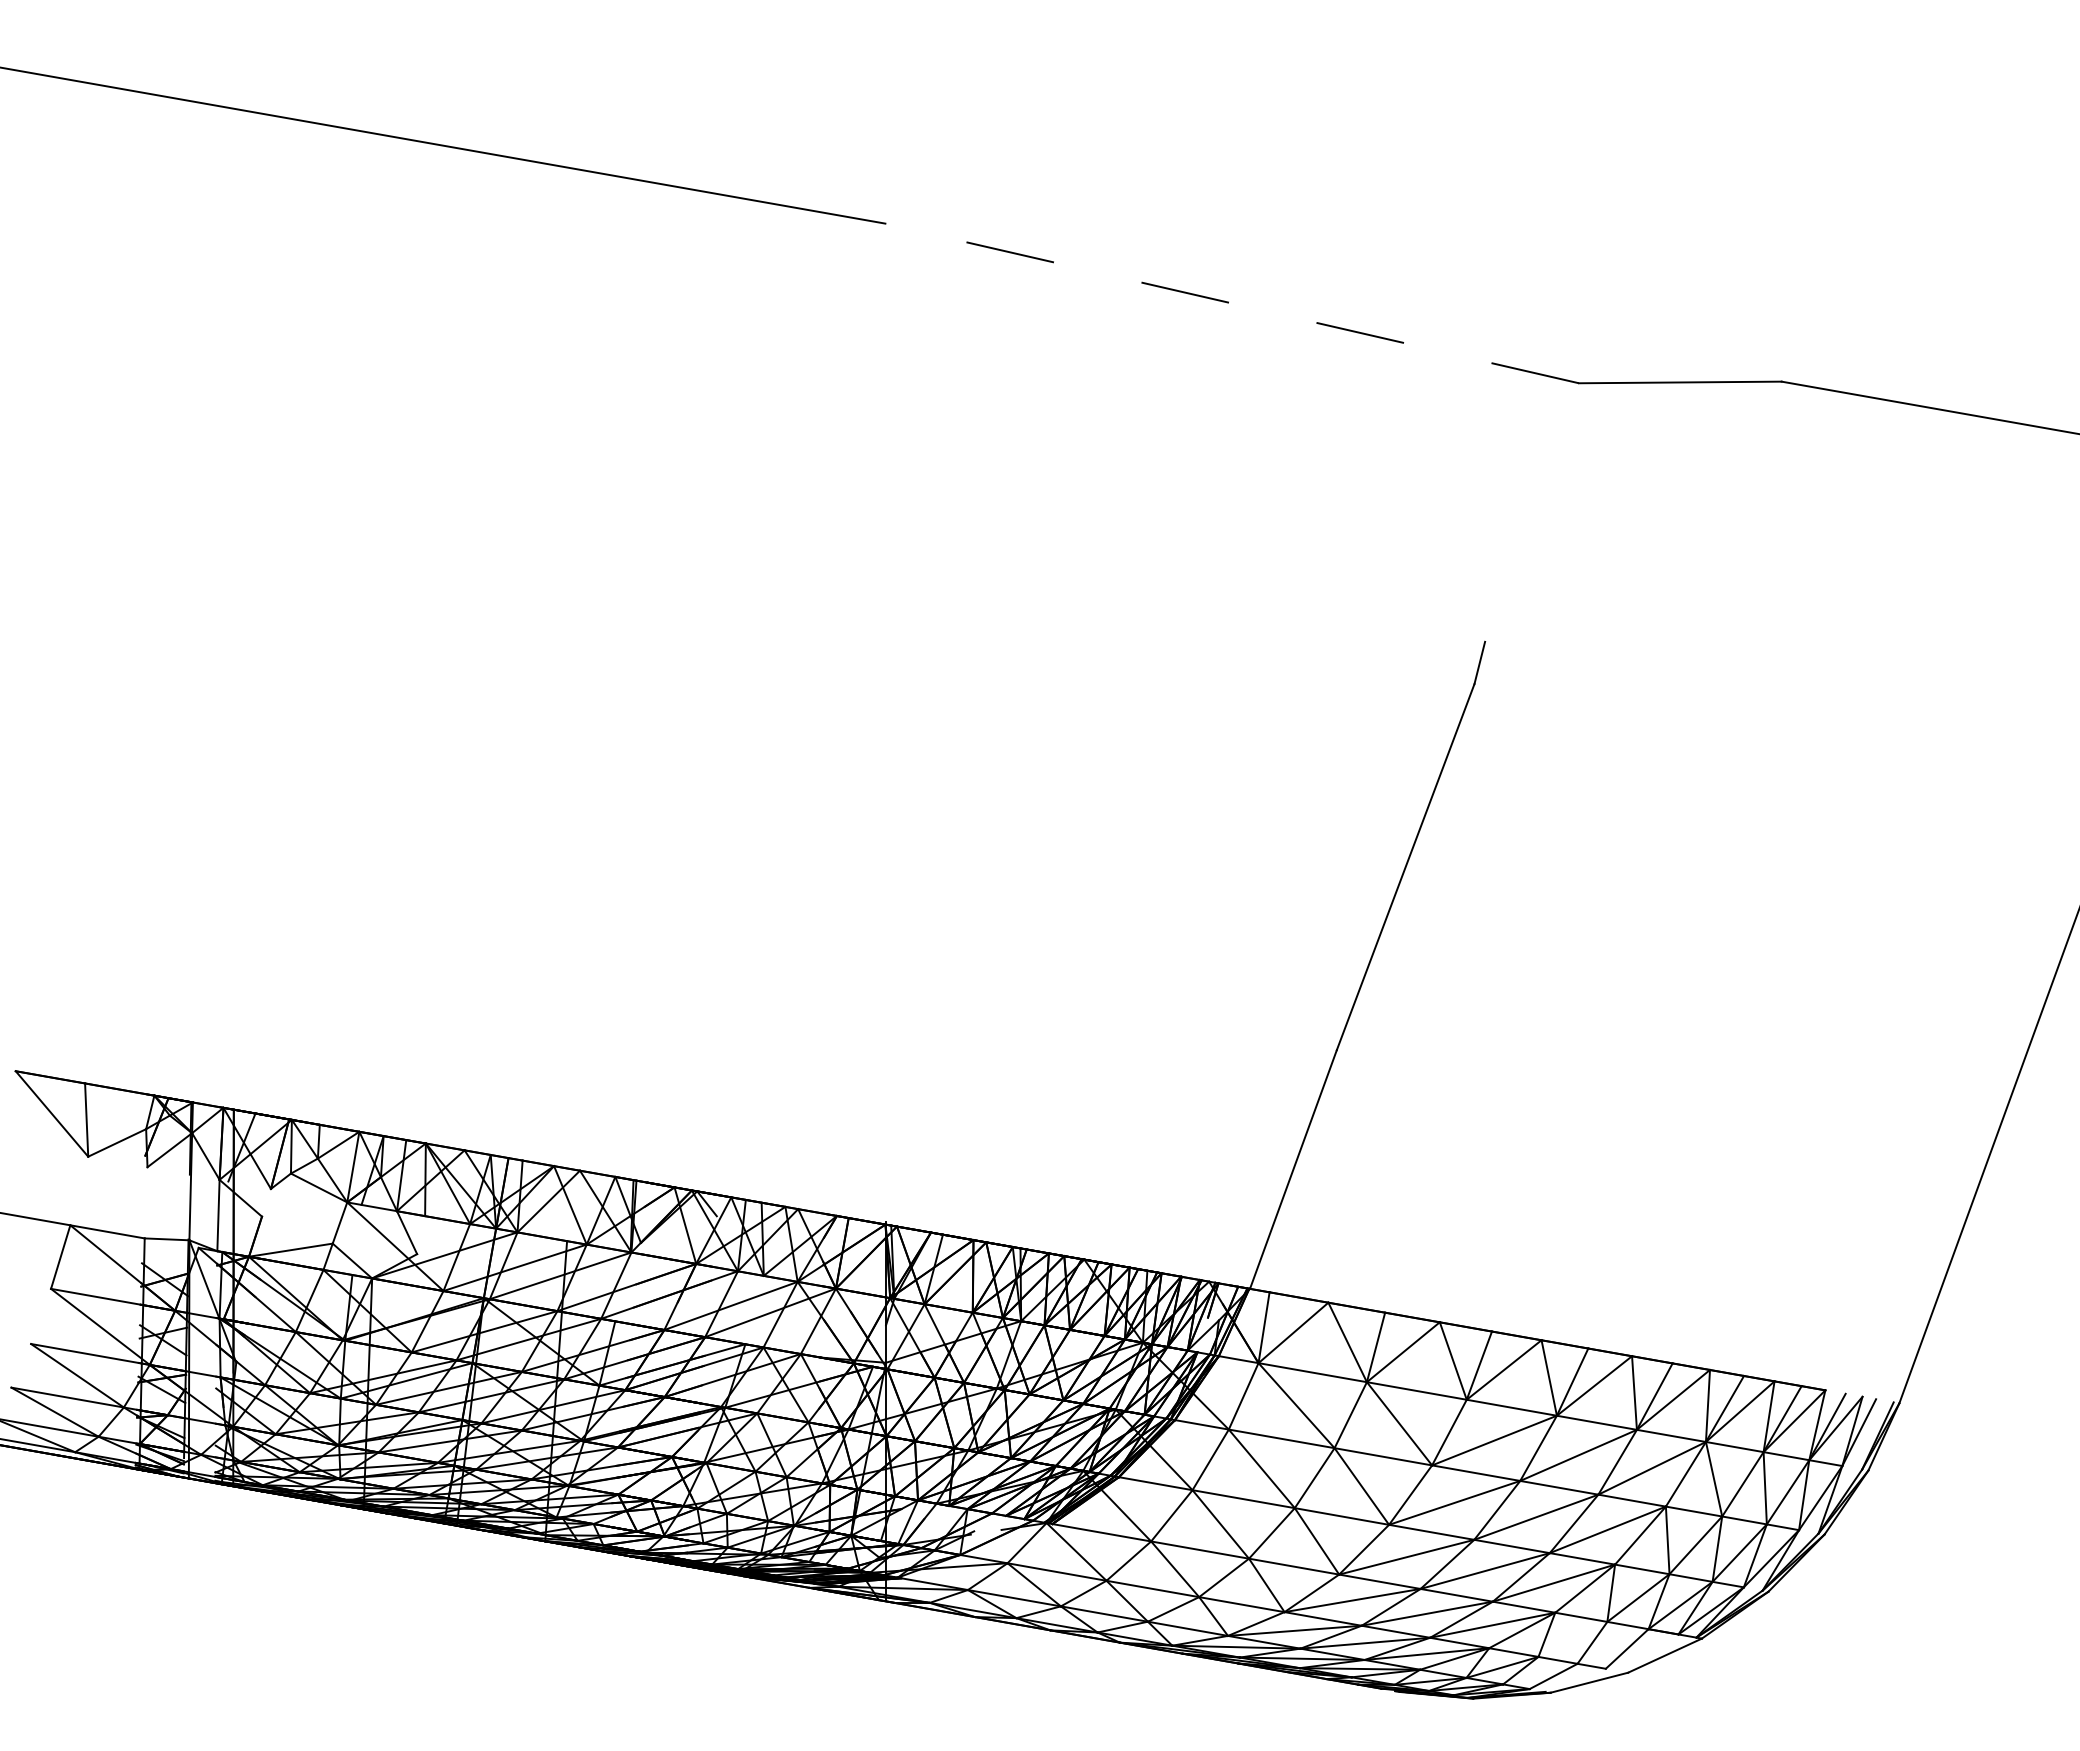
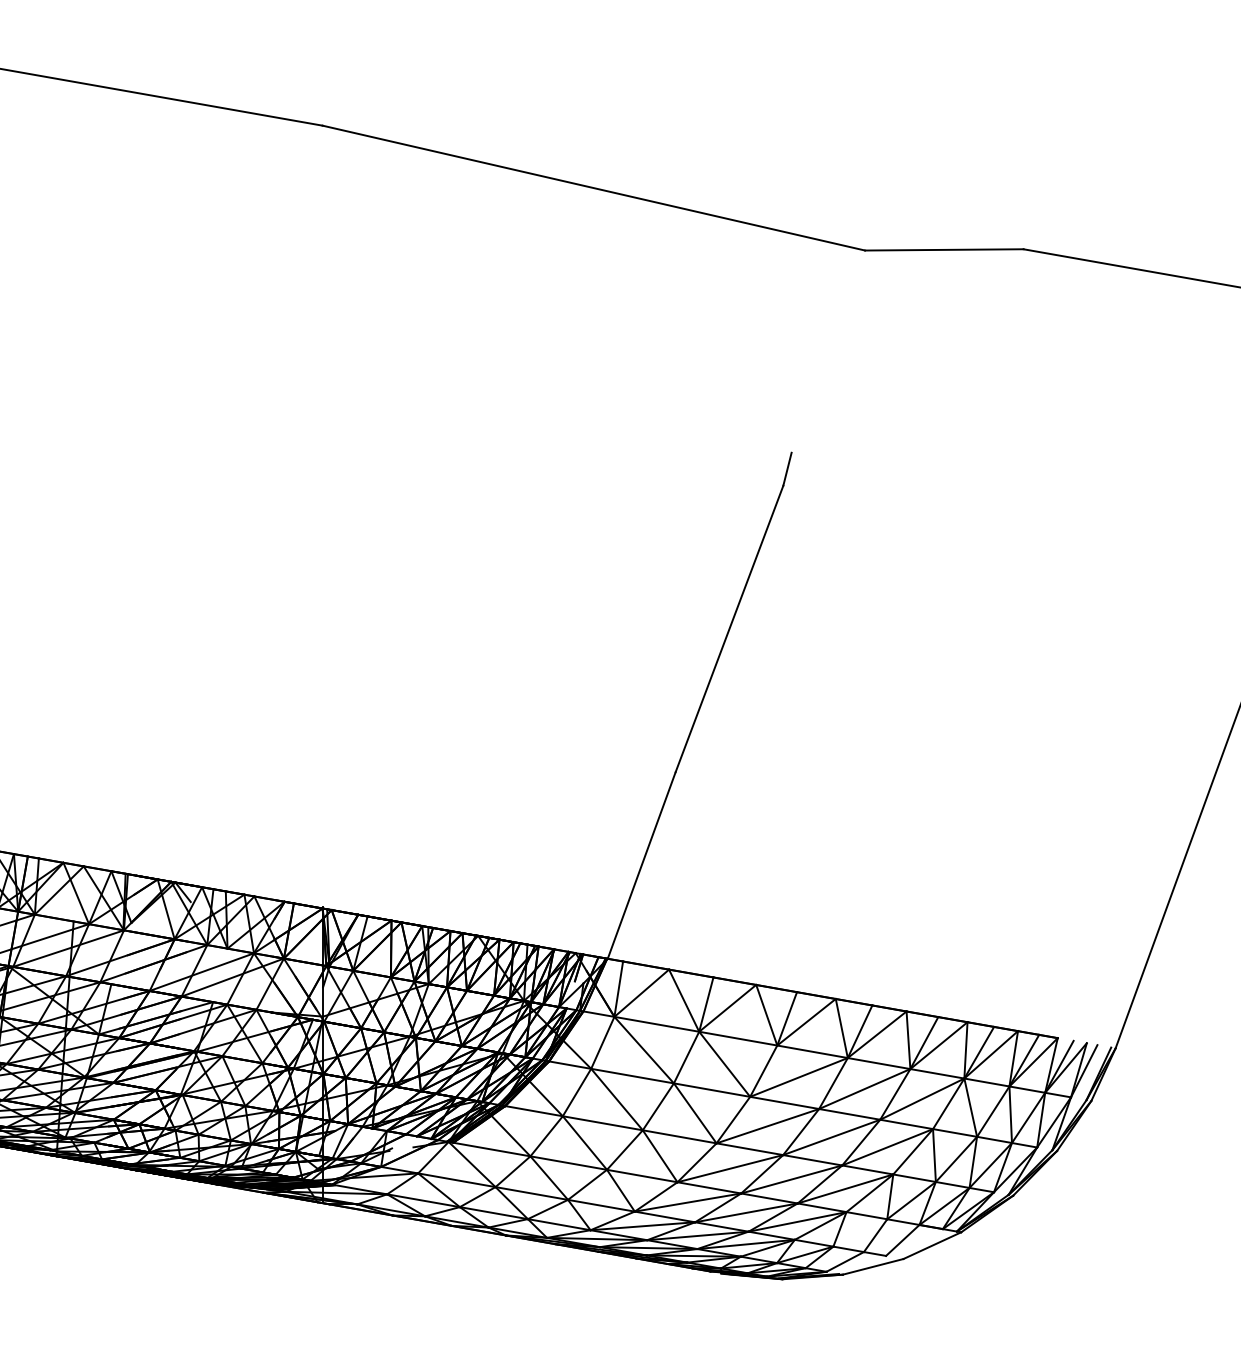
line: (1232, 303) -> (594, 188), dashed -> solid

